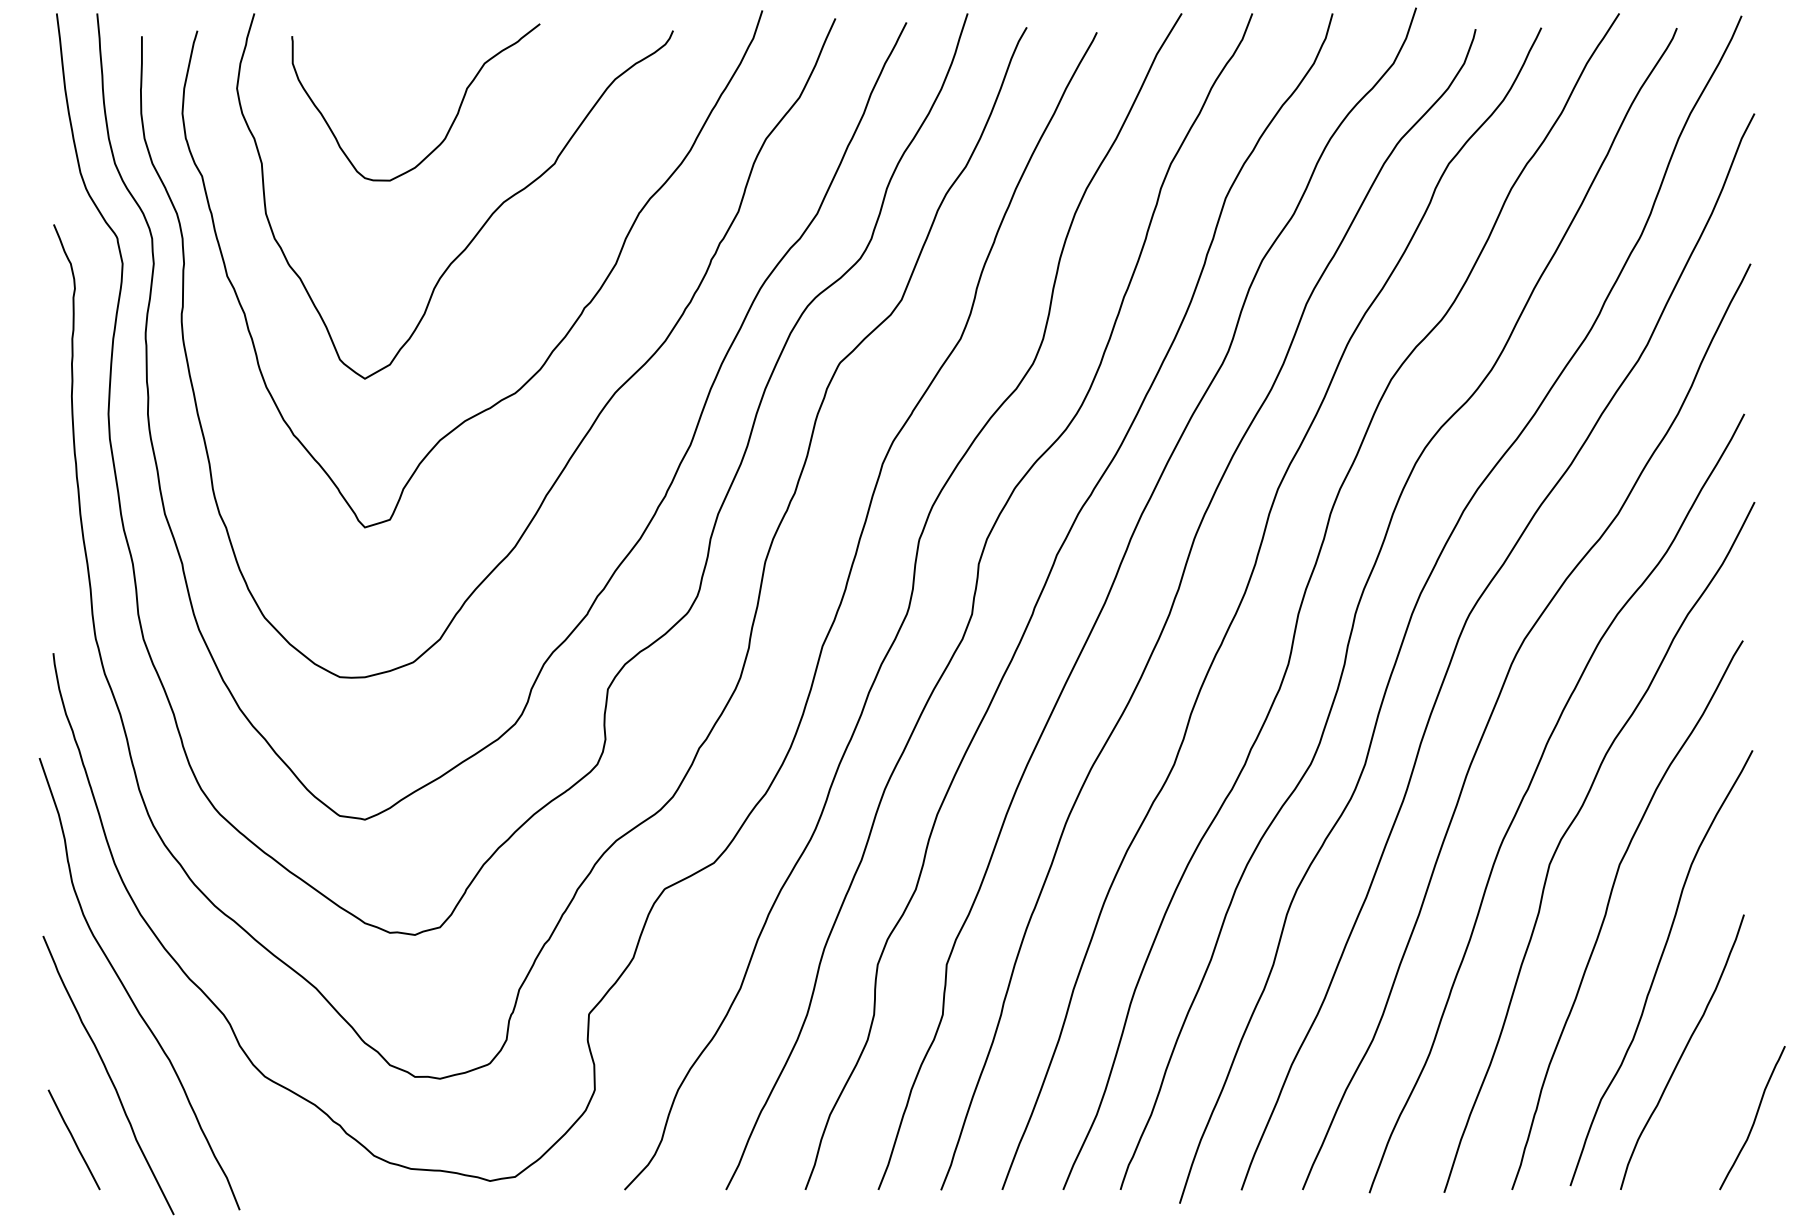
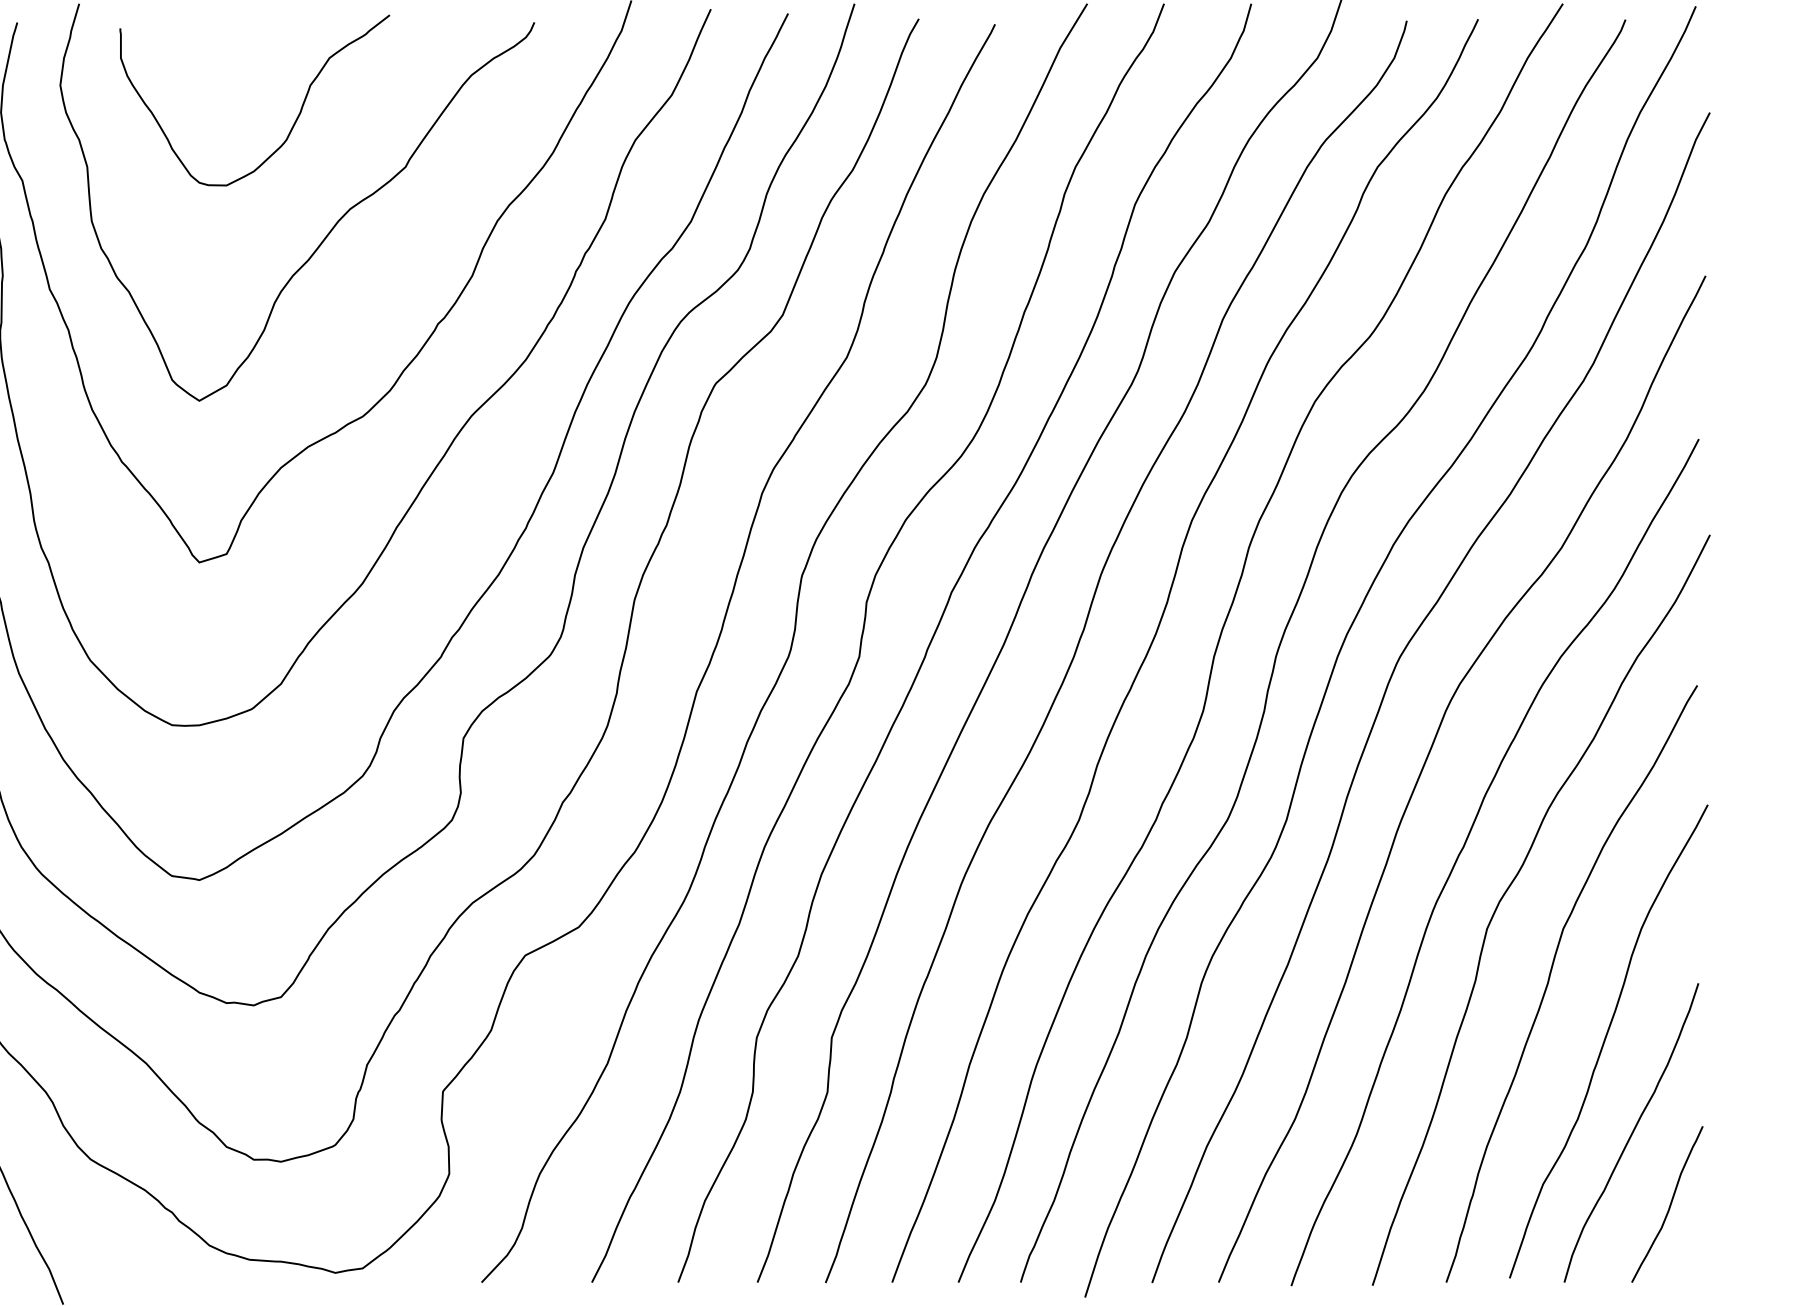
curve: (1754, 1118) -> (1669, 1204), moved

